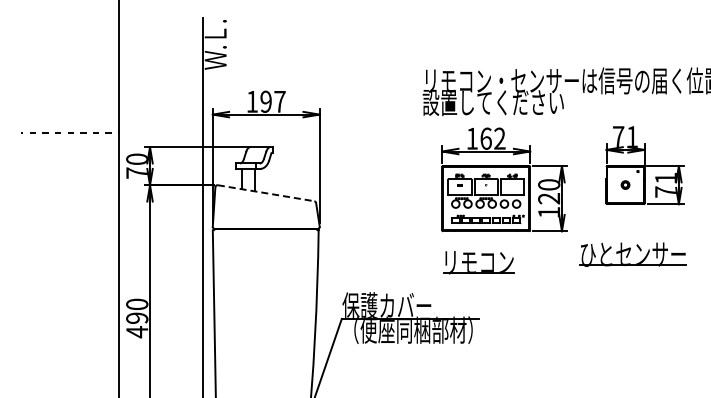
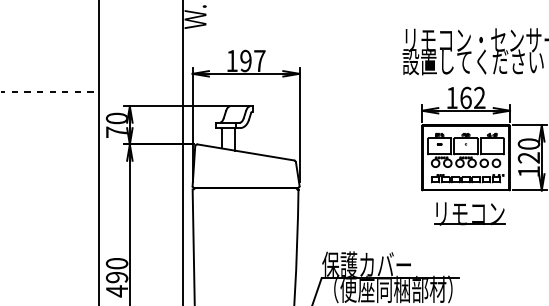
line: (266, 193) -> (246, 152), dashed -> solid
part: (478, 262) -> (469, 213), moved

